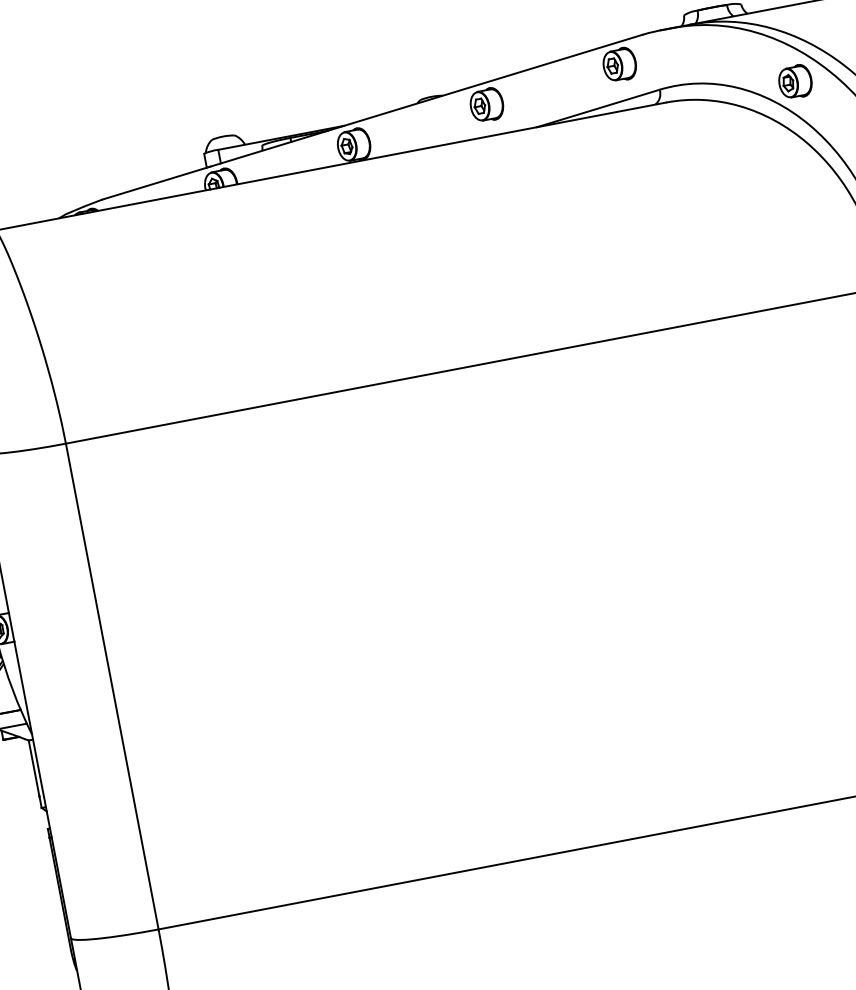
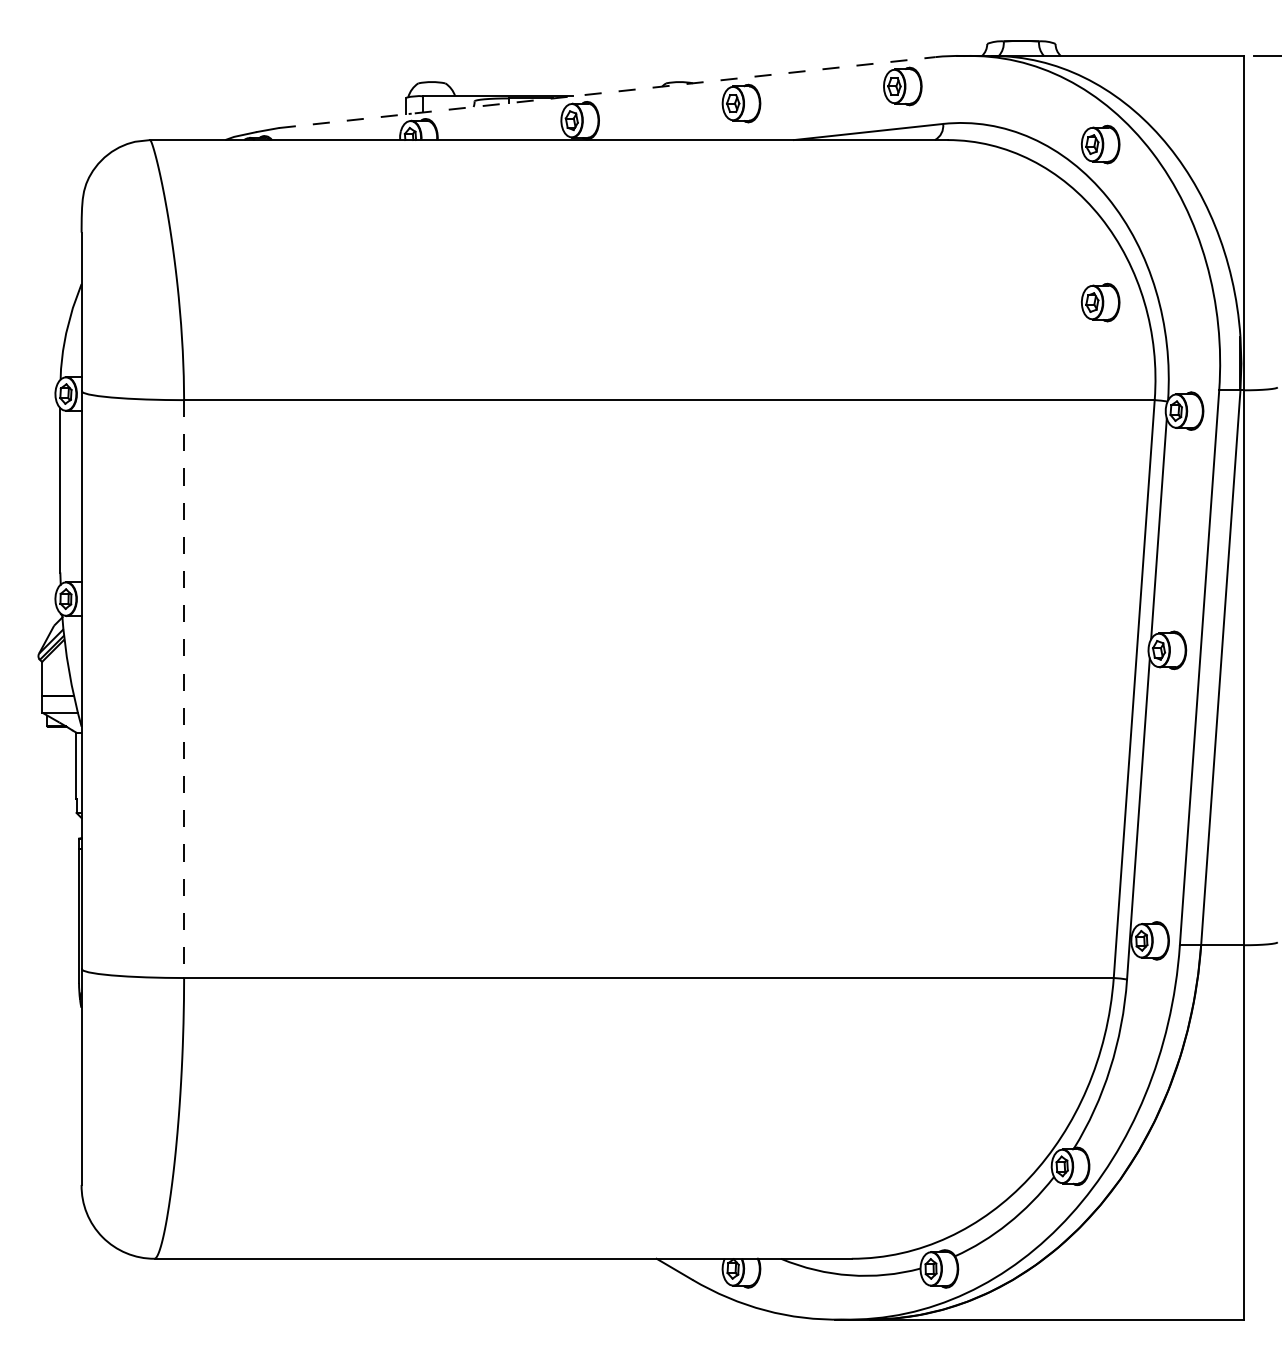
line: (372, 117) -> (607, 92), solid -> dashed
part: (820, 214) -> (1100, 302), added
line: (112, 686) -> (184, 689), solid -> dashed

